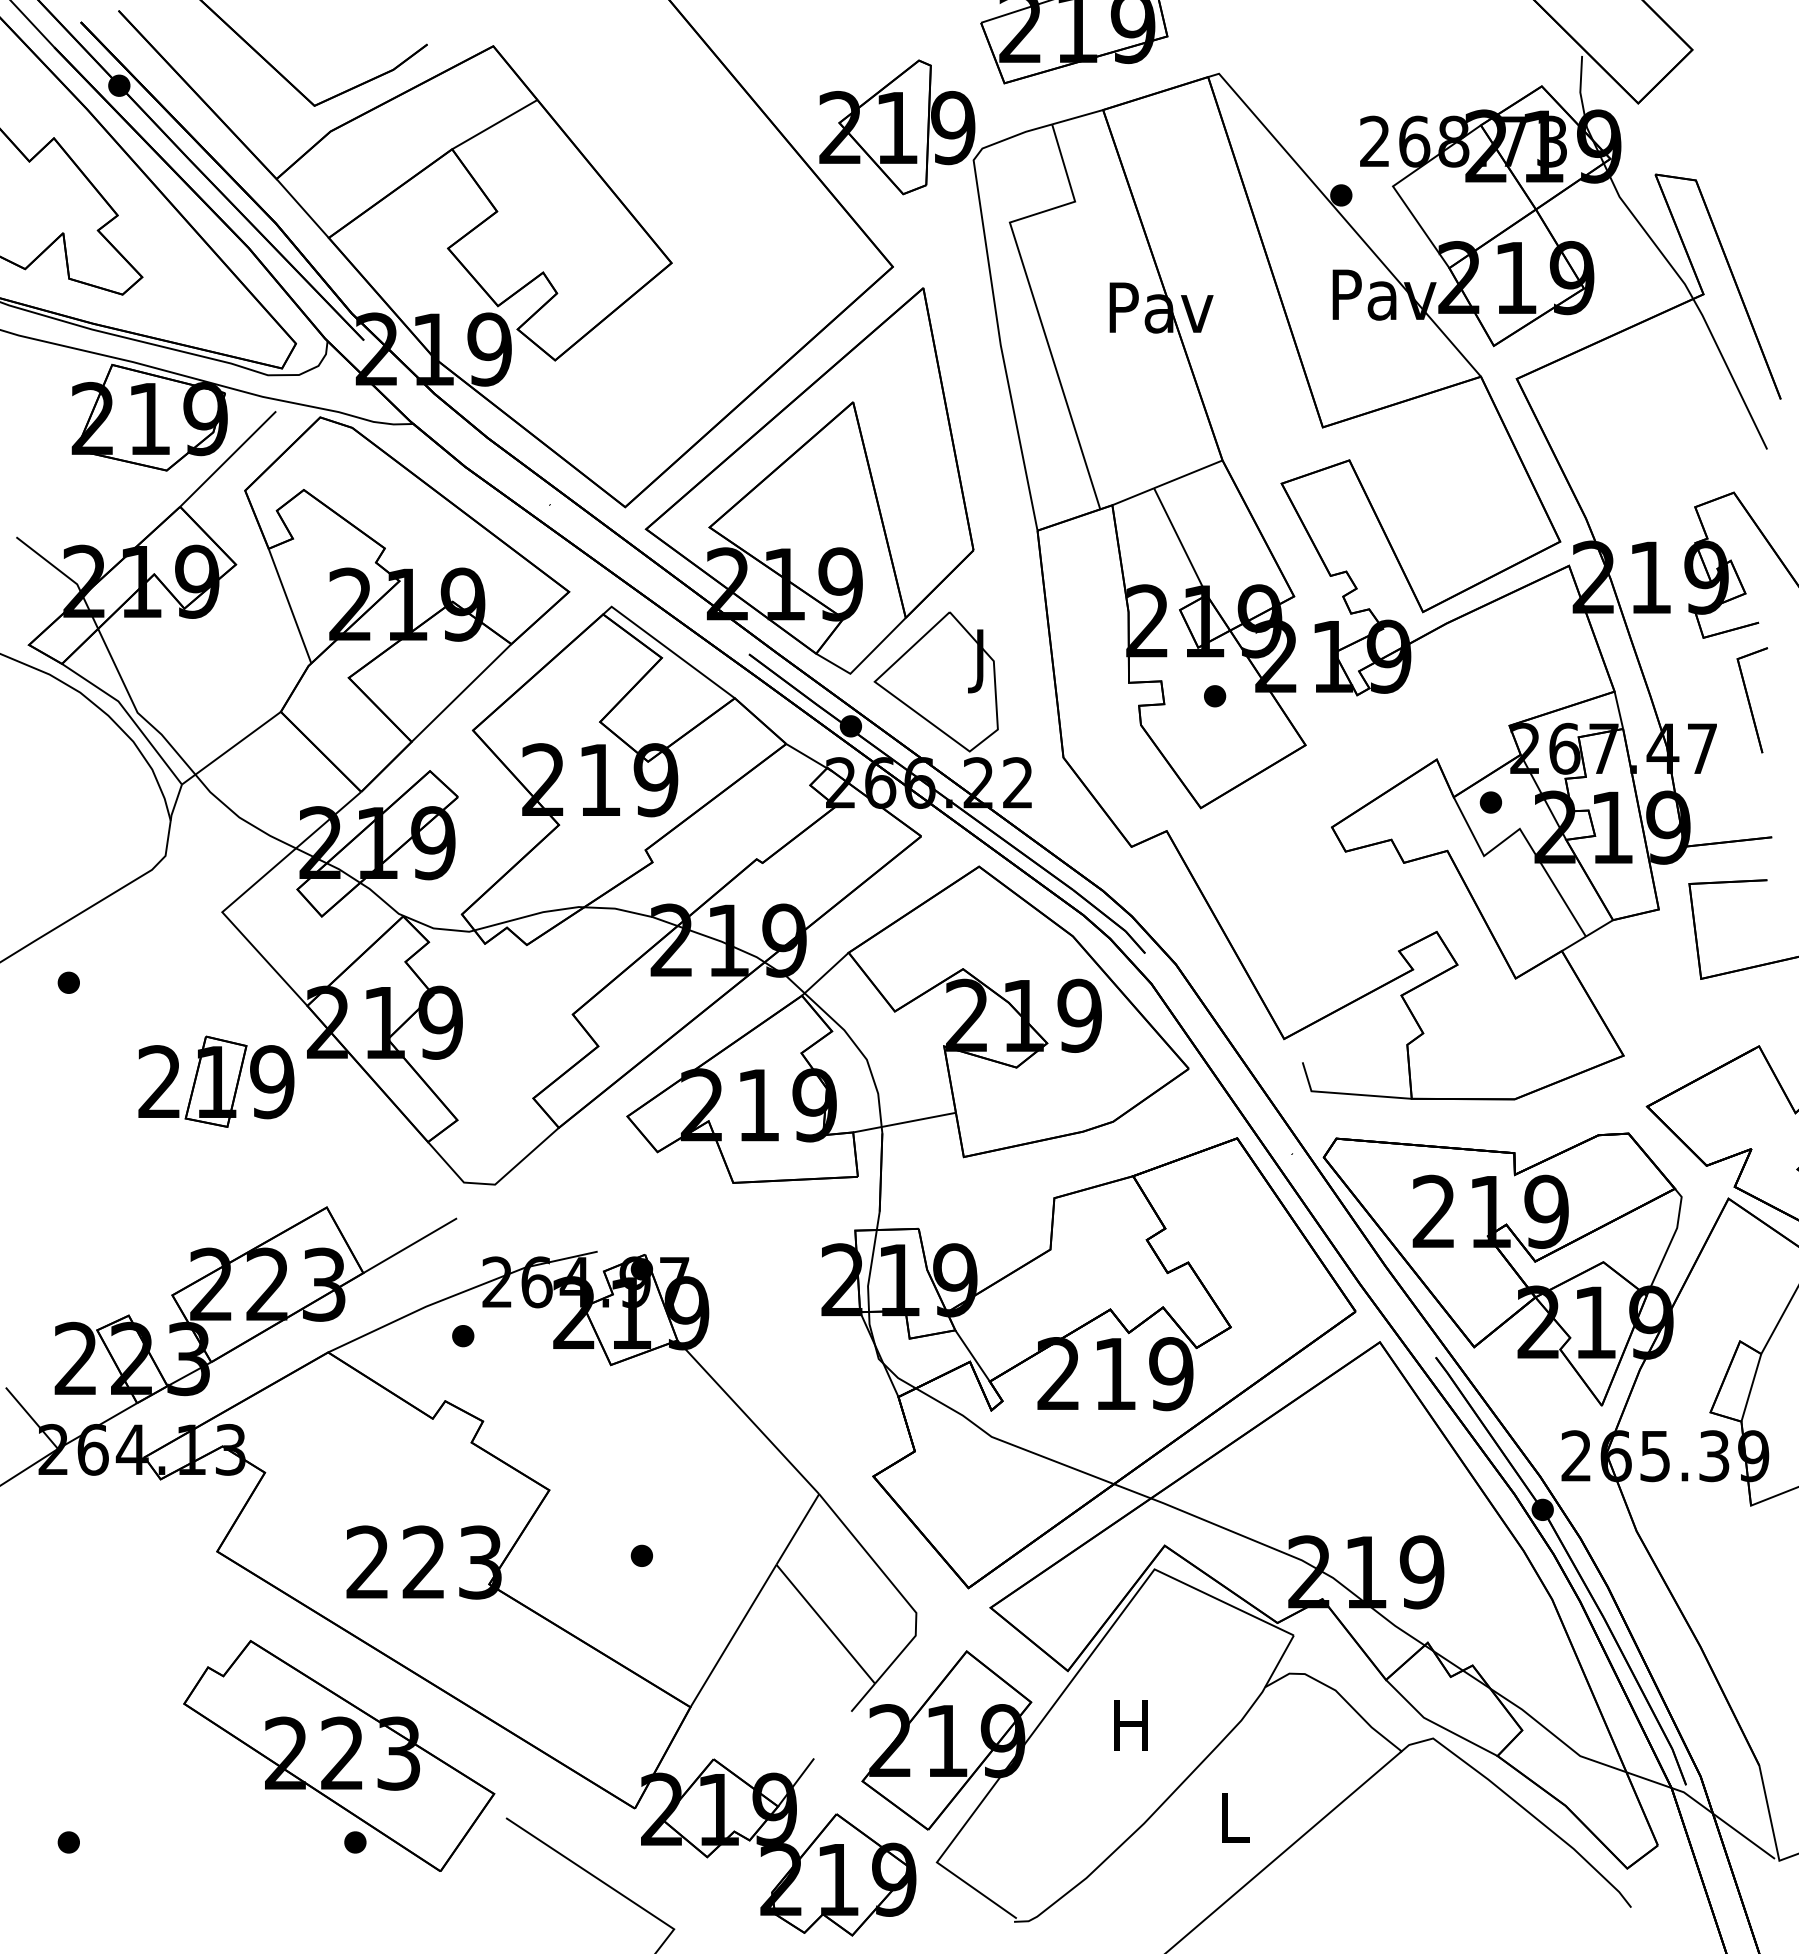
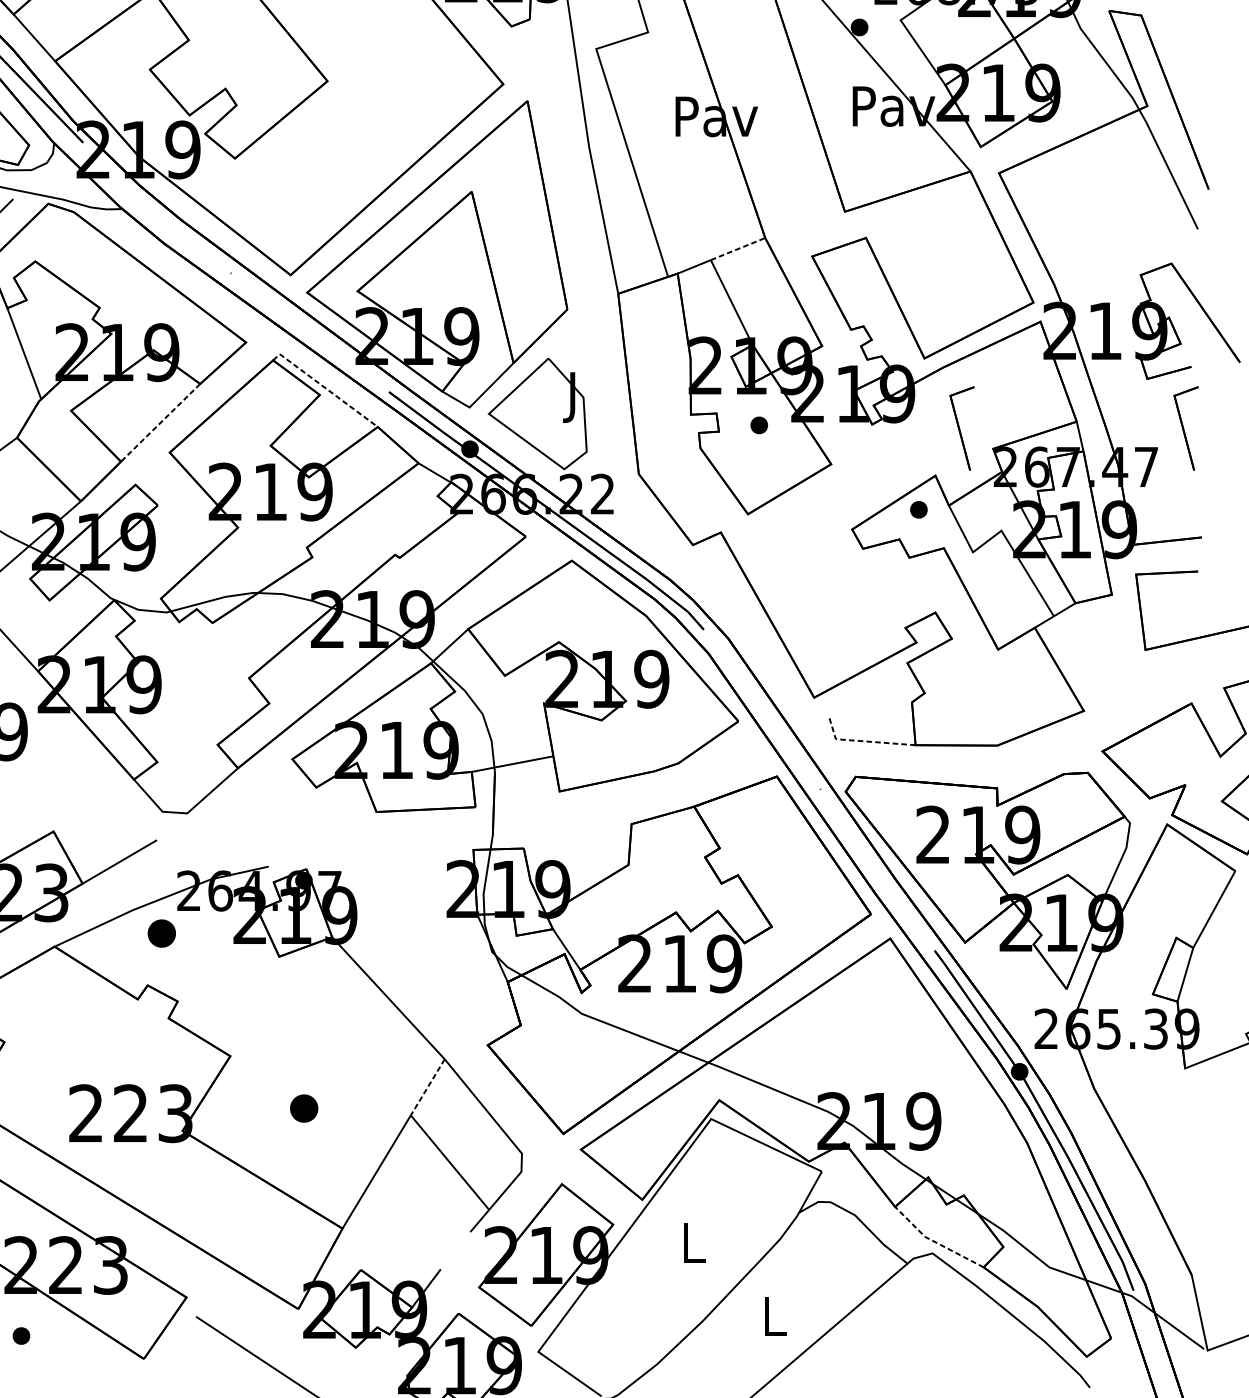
line: (1188, 474) -> (738, 249), solid -> dashed
line: (668, 648) -> (325, 387), solid -> dashed
line: (461, 693) -> (160, 423), solid -> dashed
part: (1470, 700) -> (962, 428), added
part: (1490, 802) -> (918, 509), moved
line: (1345, 1093) -> (862, 740), solid -> dashed
part: (463, 1336) -> (162, 934), size x1.6
line: (797, 1529) -> (427, 1087), solid -> dashed
part: (641, 1555) -> (303, 1108), size x1.6
line: (1436, 1724) -> (935, 1242), solid -> dashed
text: (1130, 1725) -> (692, 1243), H -> L
part: (355, 1842) -> (21, 1336), moved

